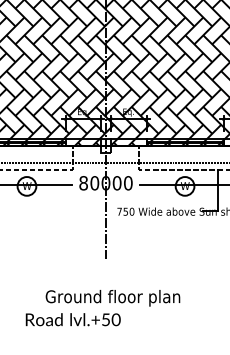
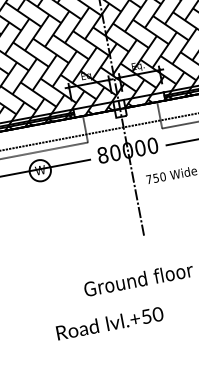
text: (72, 319) -> (109, 323), moved

